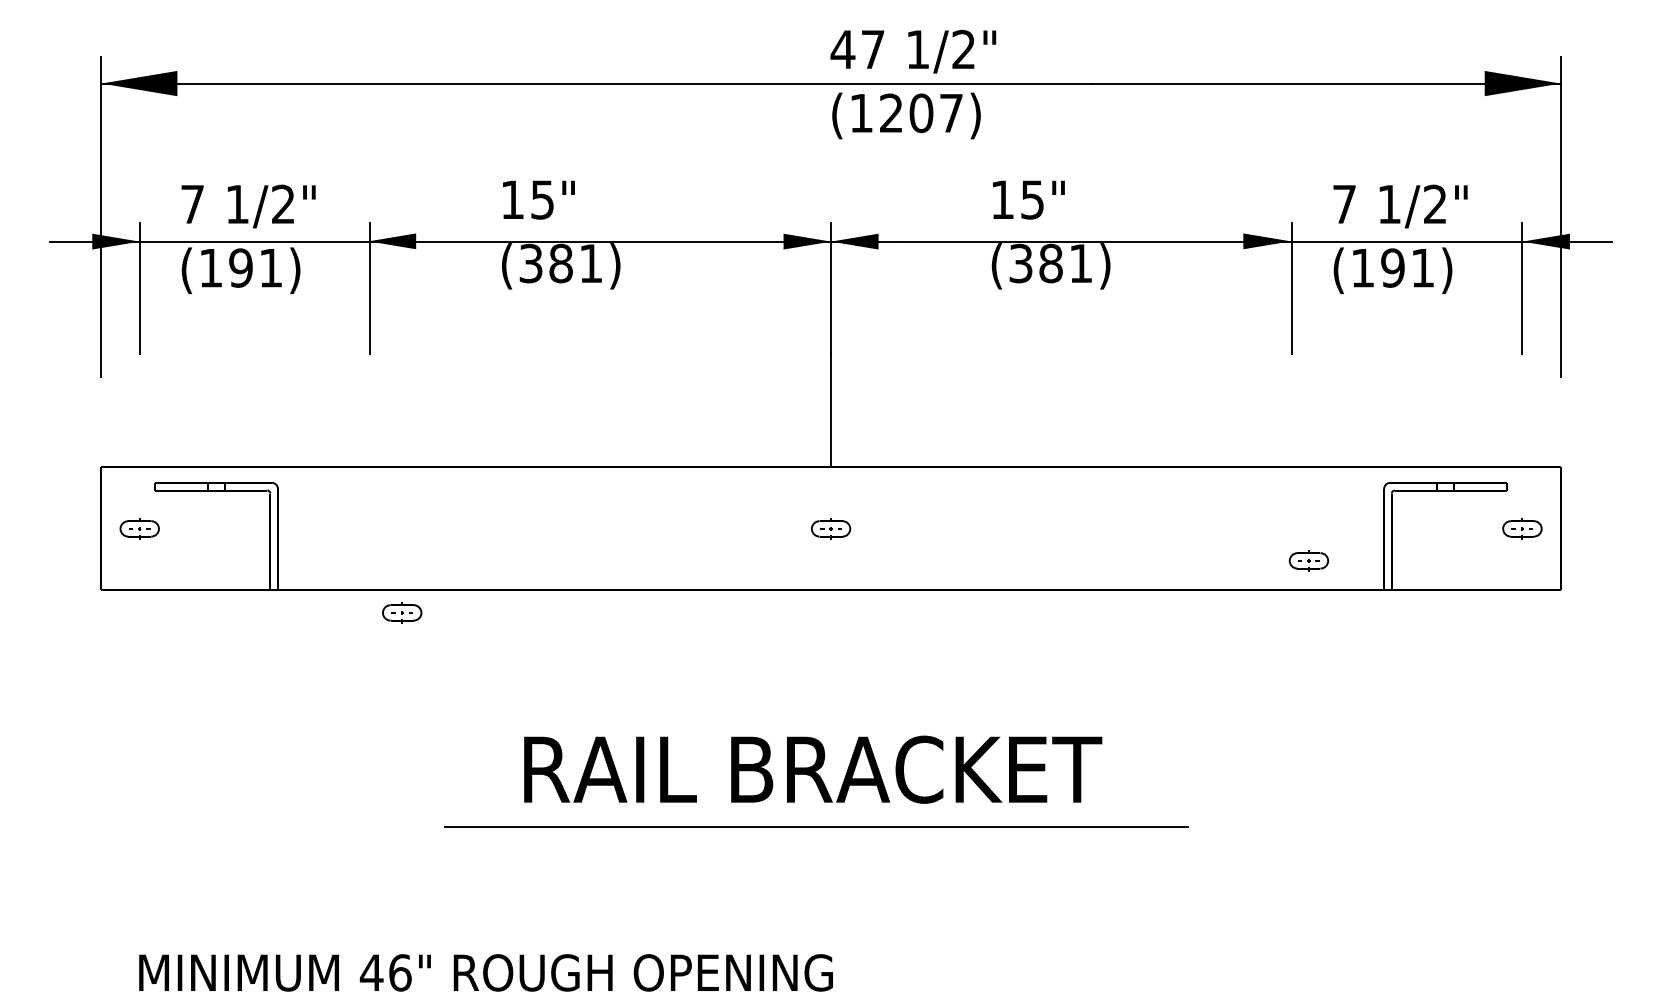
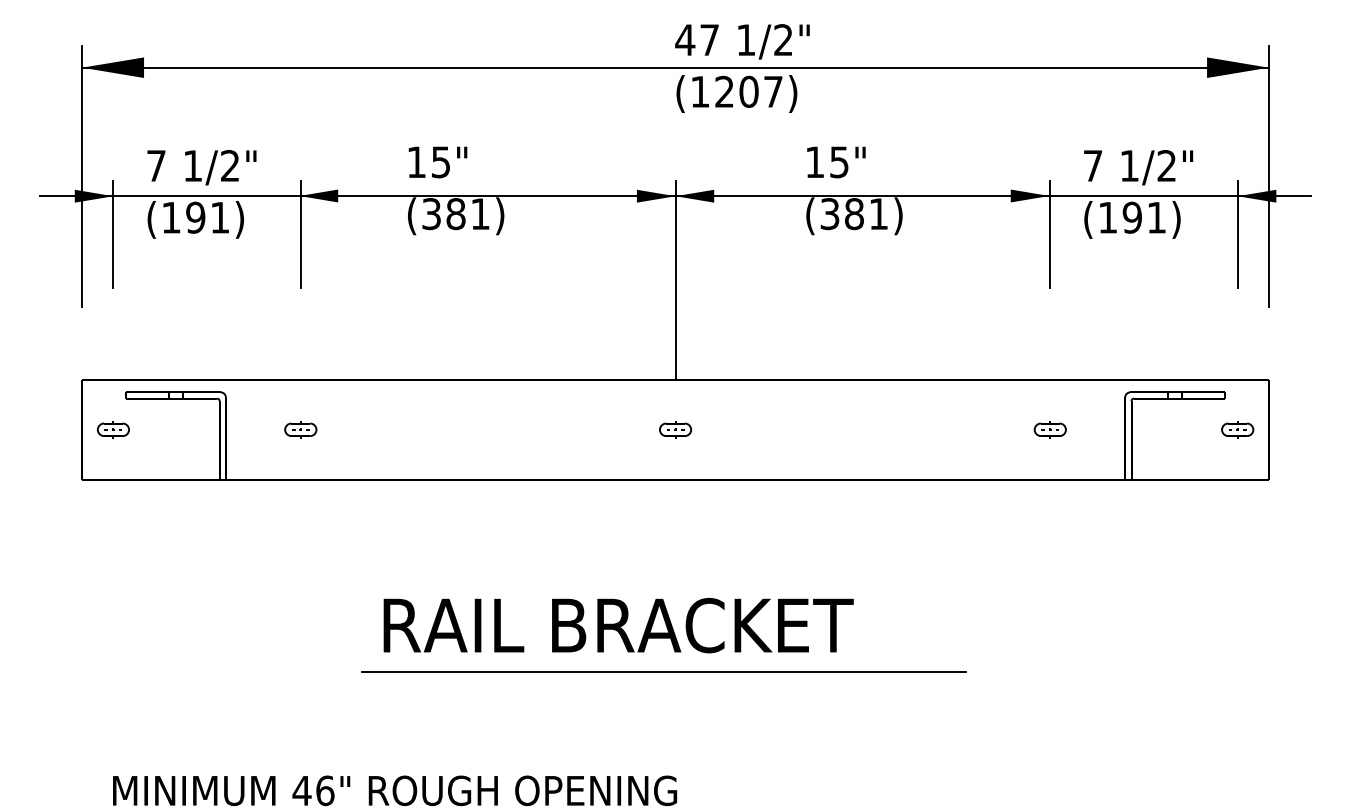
part: (1308, 560) -> (1049, 429), moved
part: (402, 612) -> (301, 429), moved
text: (813, 769) -> (618, 625), moved

